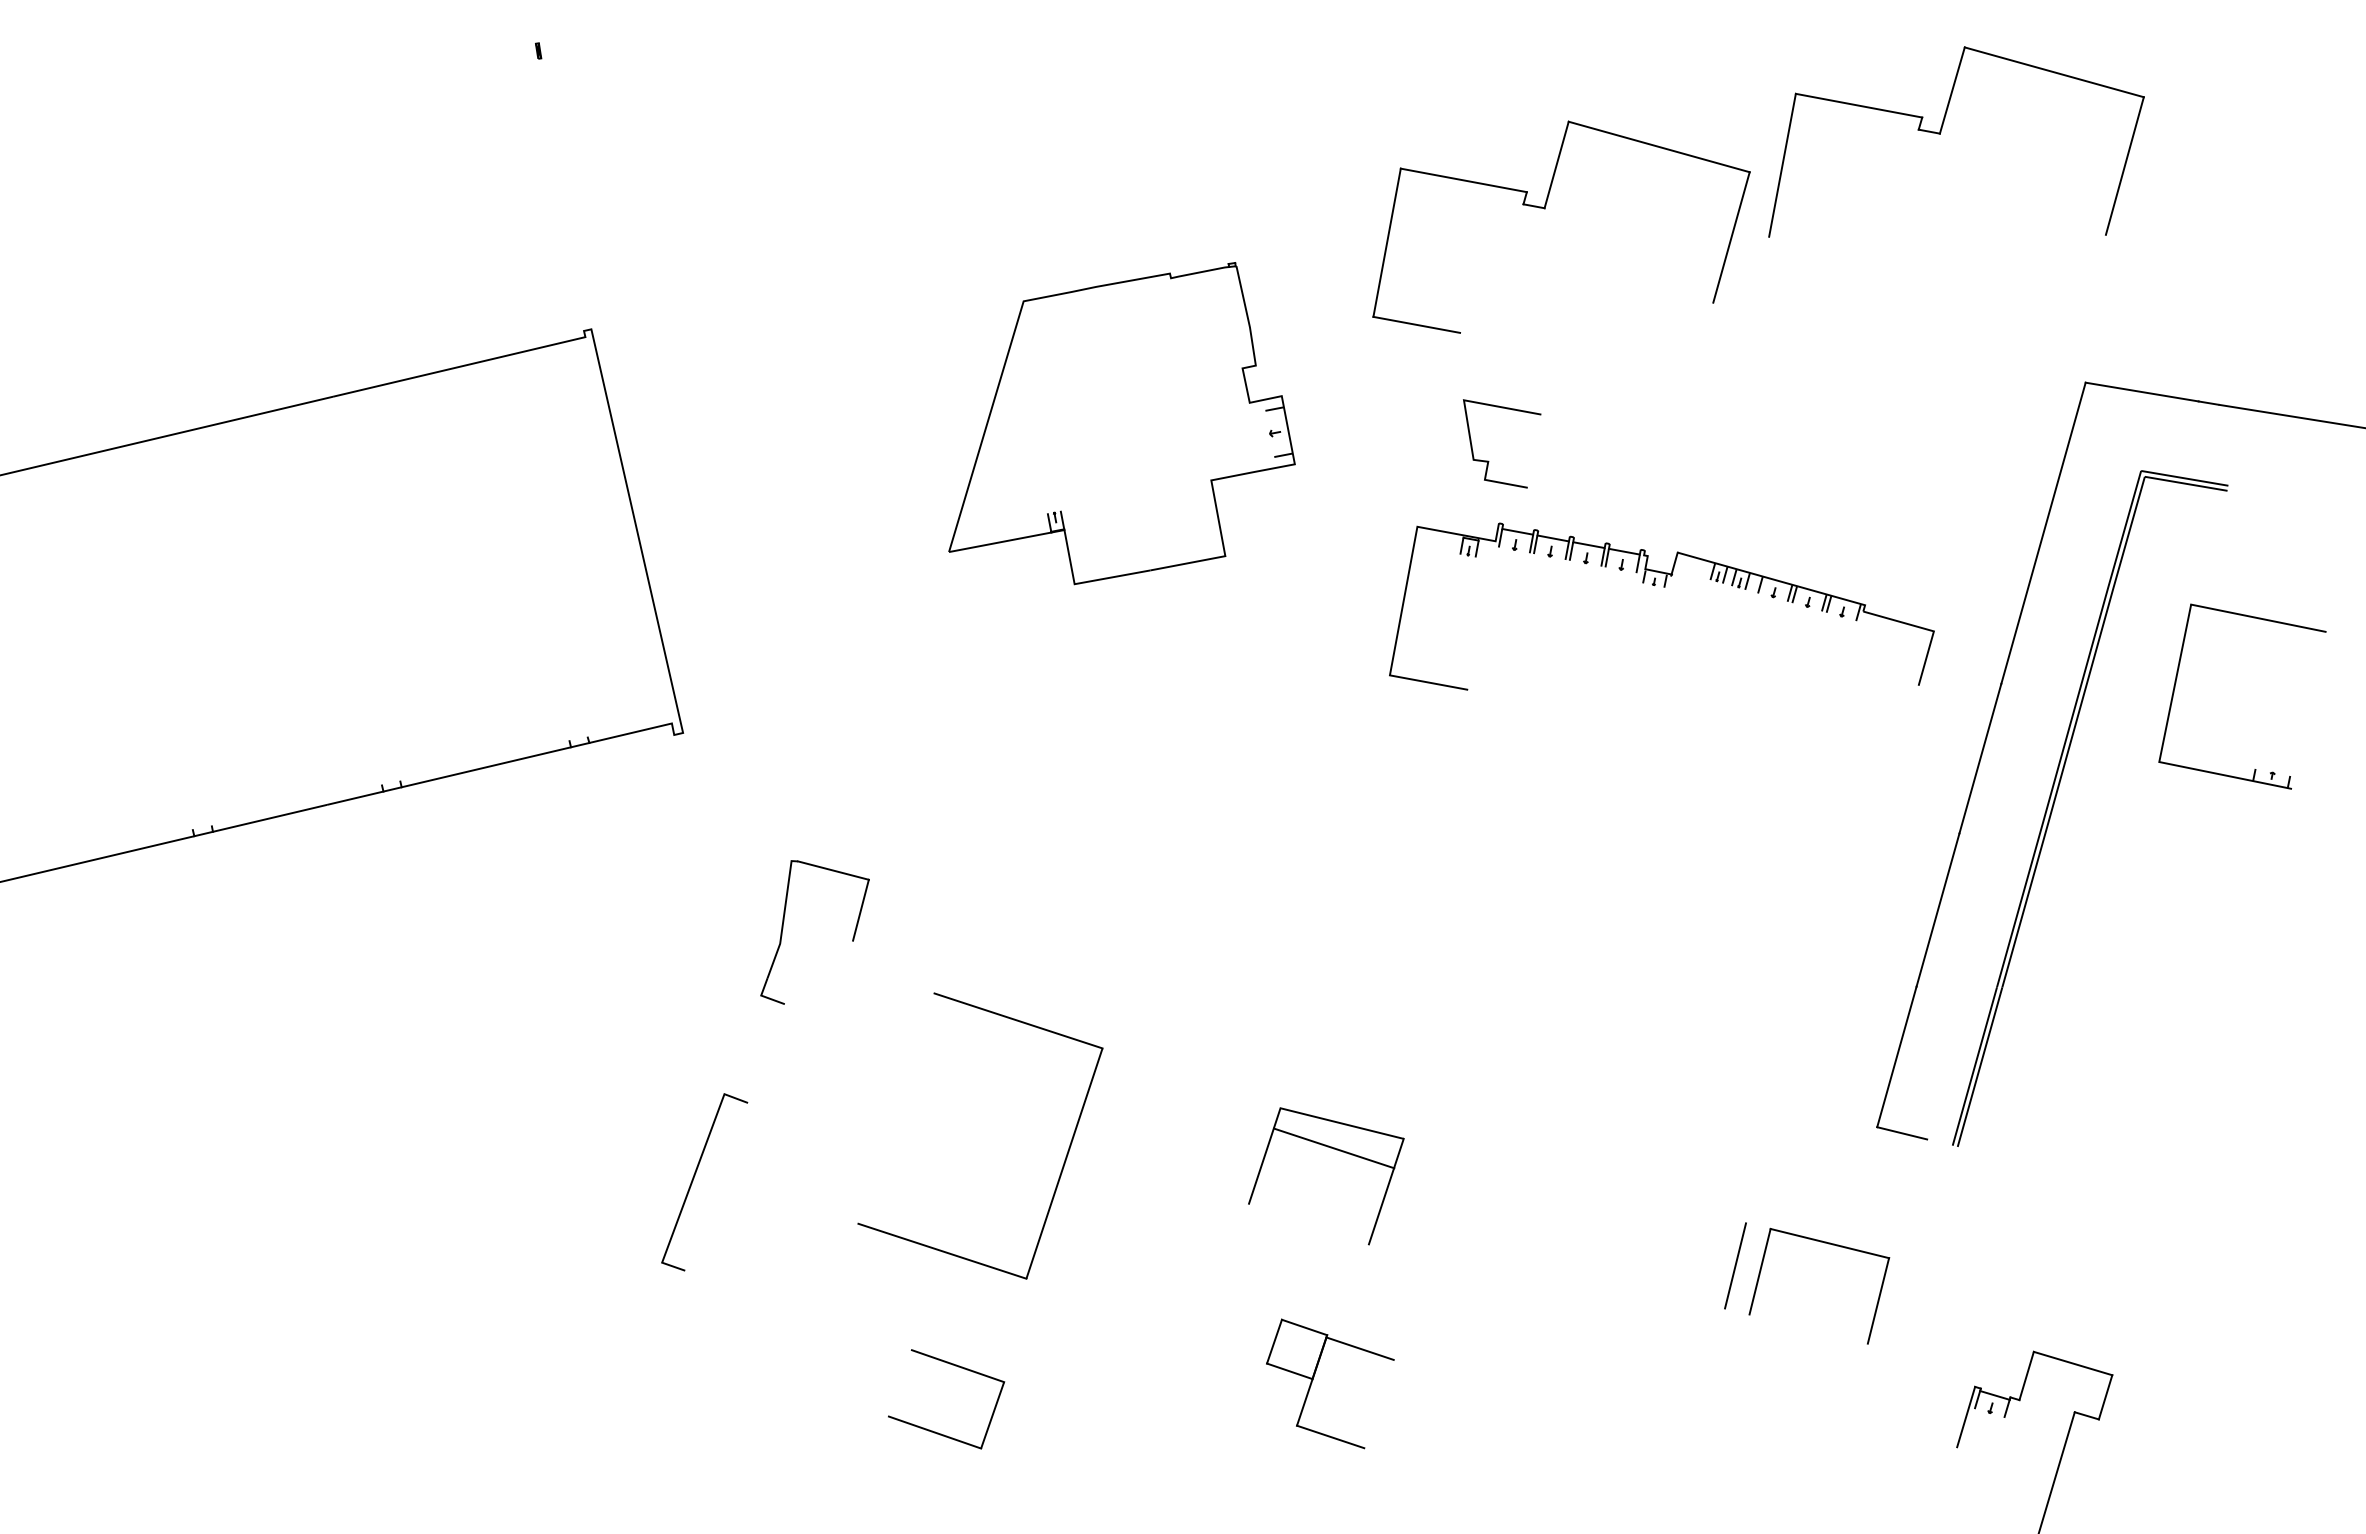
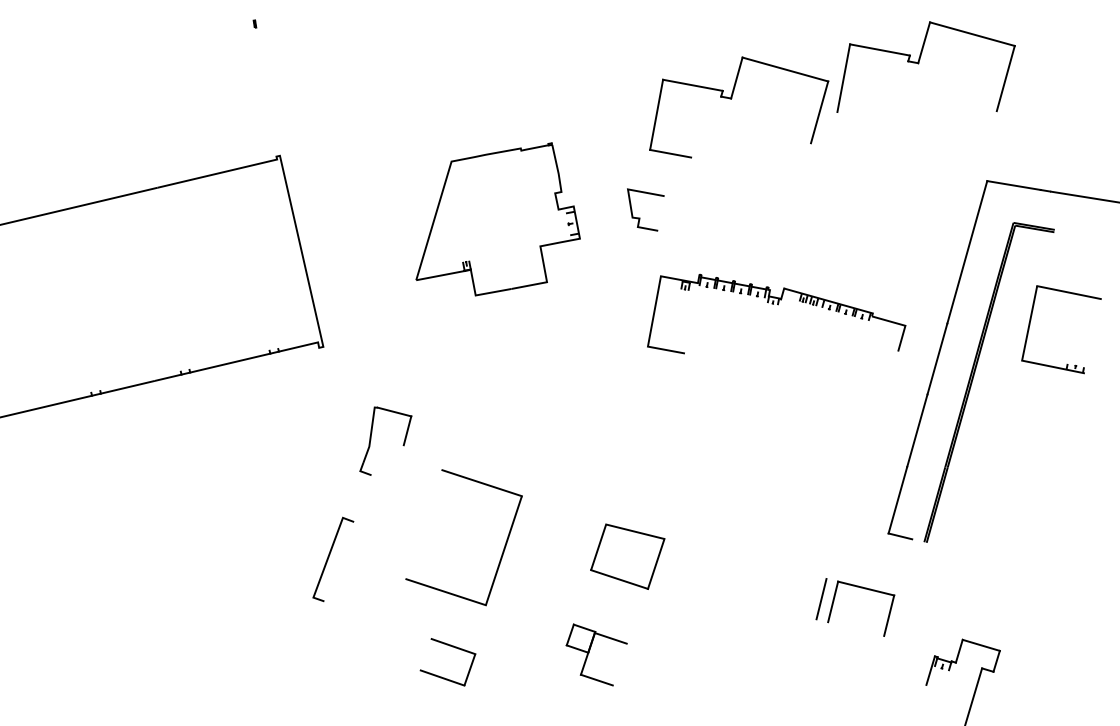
part: (1120, 423) -> (497, 219), moved
curve: (1490, 459) -> (640, 217), moved
part: (1665, 588) -> (778, 305), moved
line: (1334, 1148) -> (619, 579), moved
part: (1315, 1380) -> (589, 653), moved

